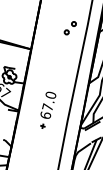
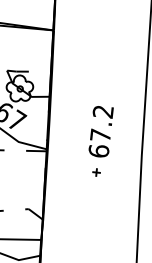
text: (50, 95) -> (102, 112), 67.0 -> 67.2

